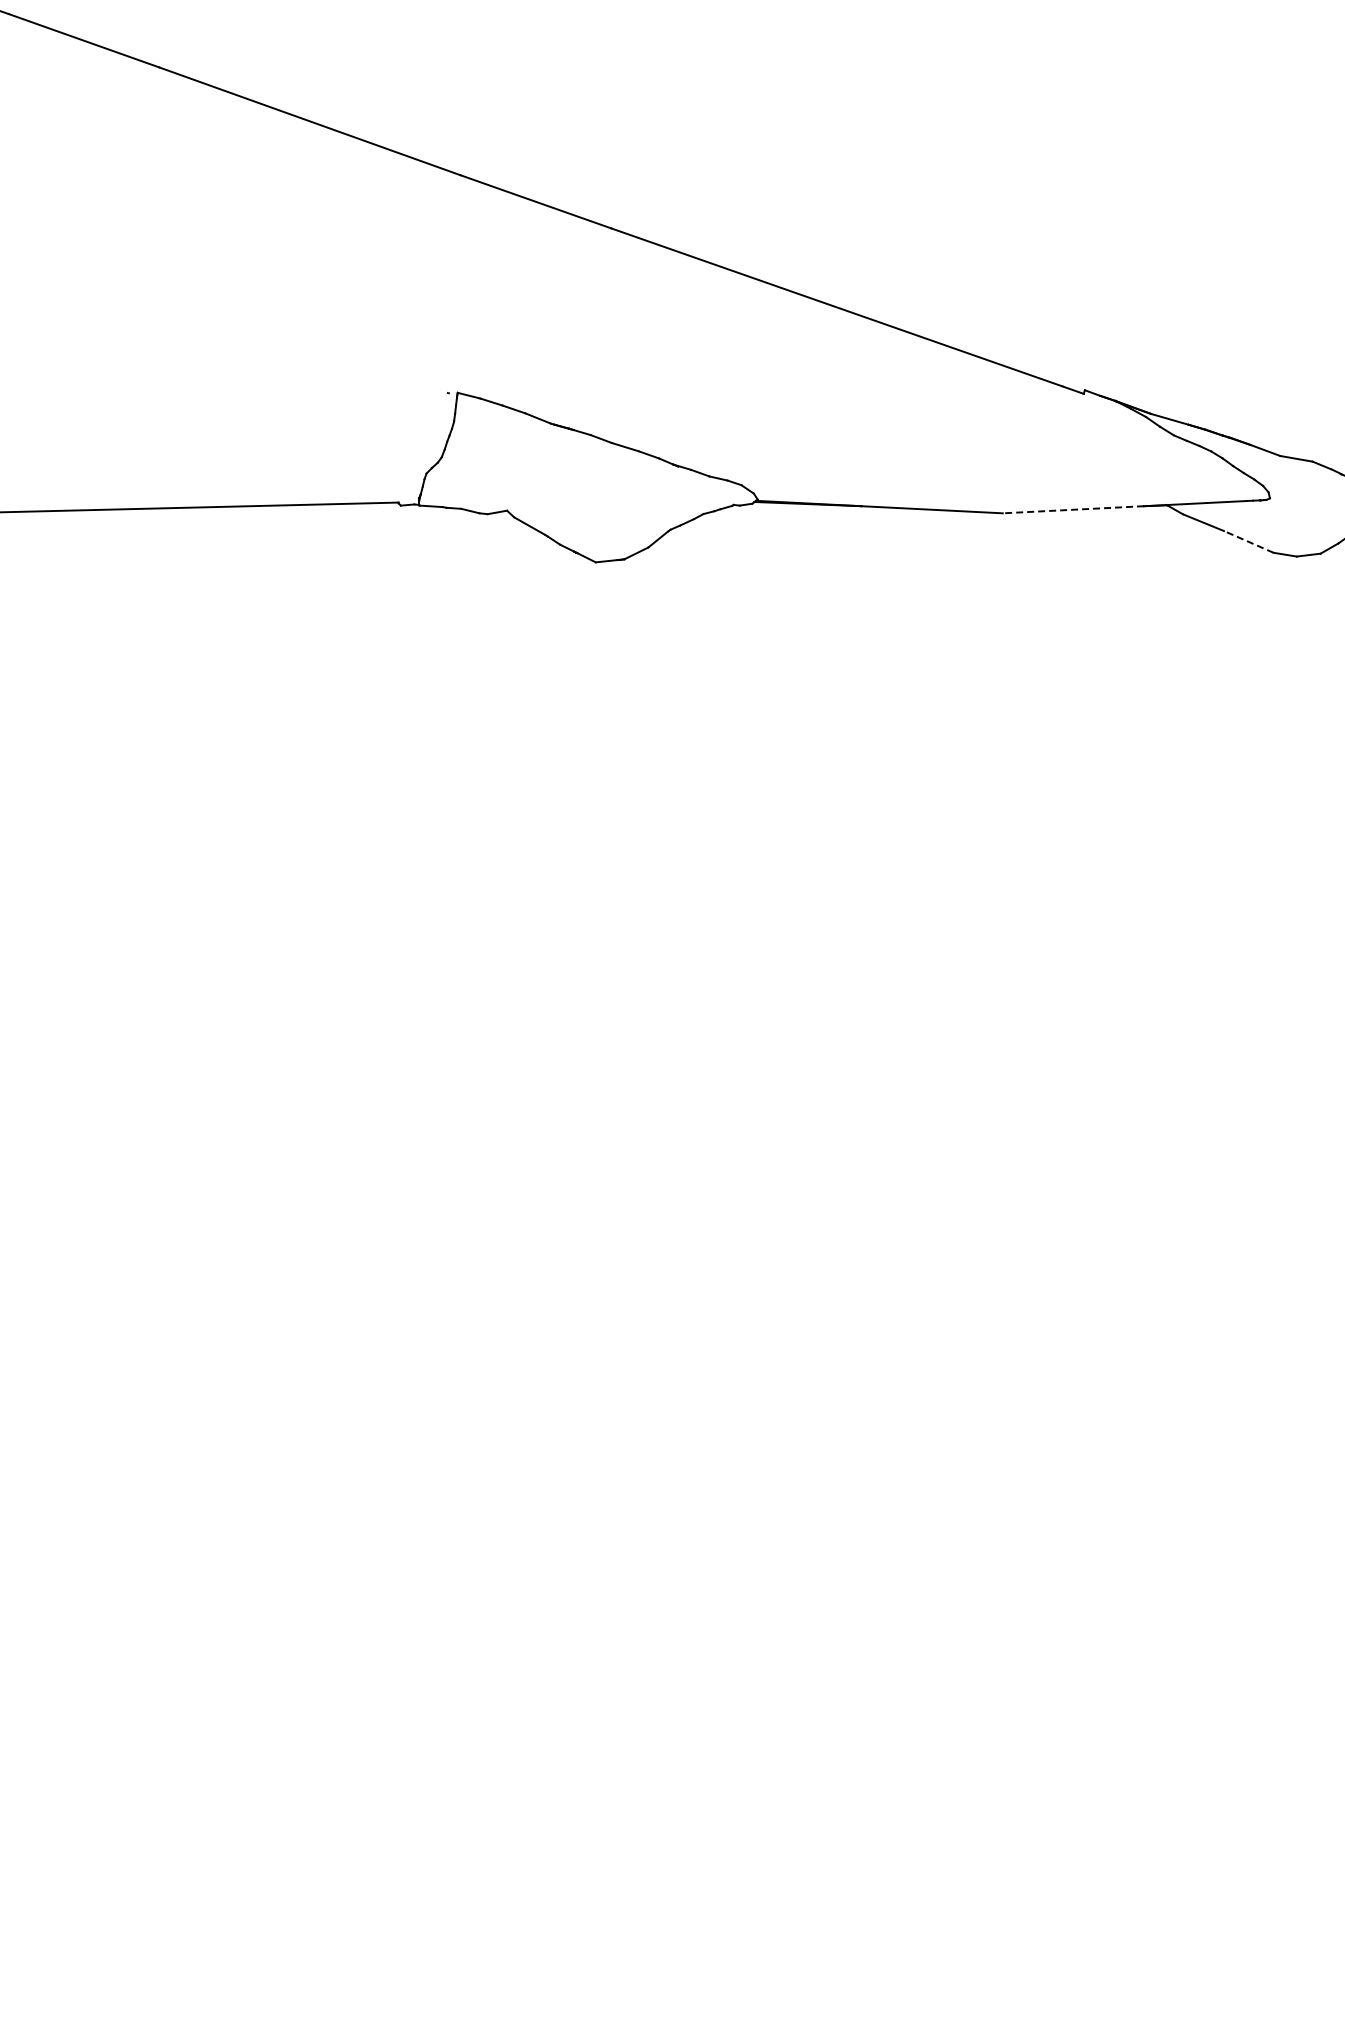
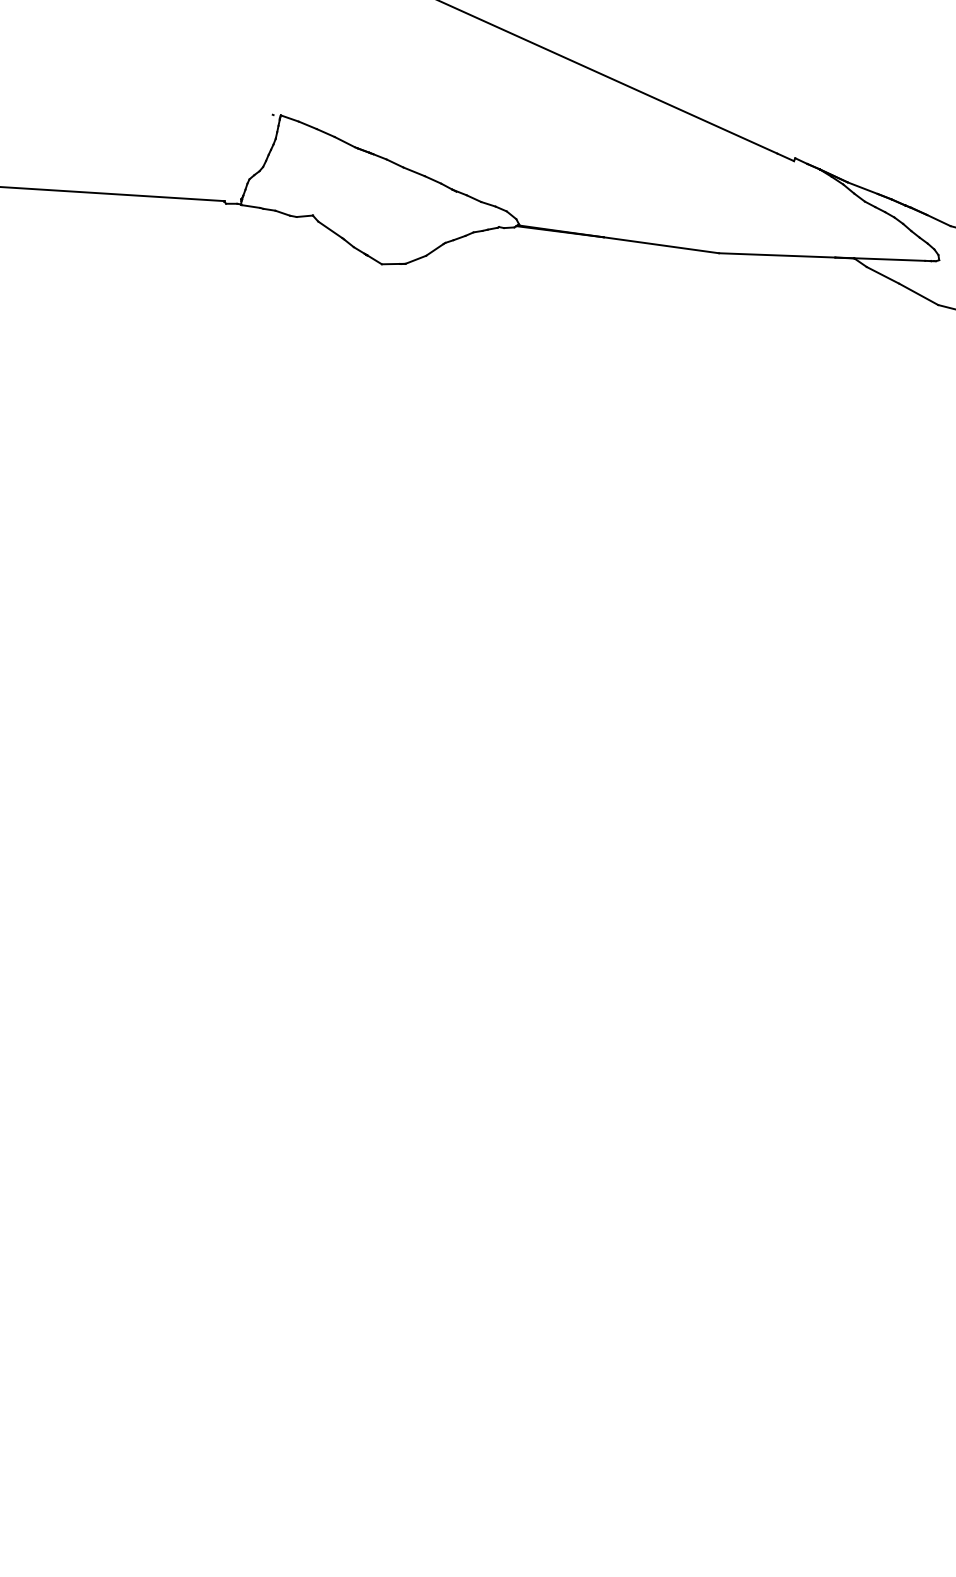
line: (1073, 509) -> (777, 255), dashed -> solid
line: (1248, 541) -> (918, 293), dashed -> solid

